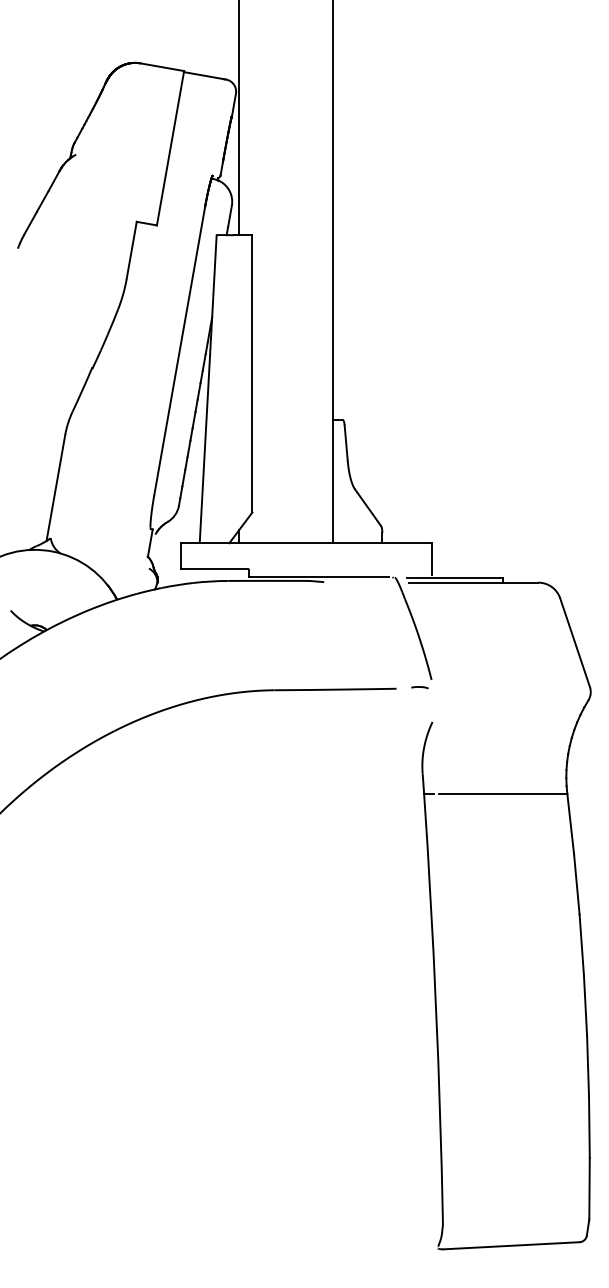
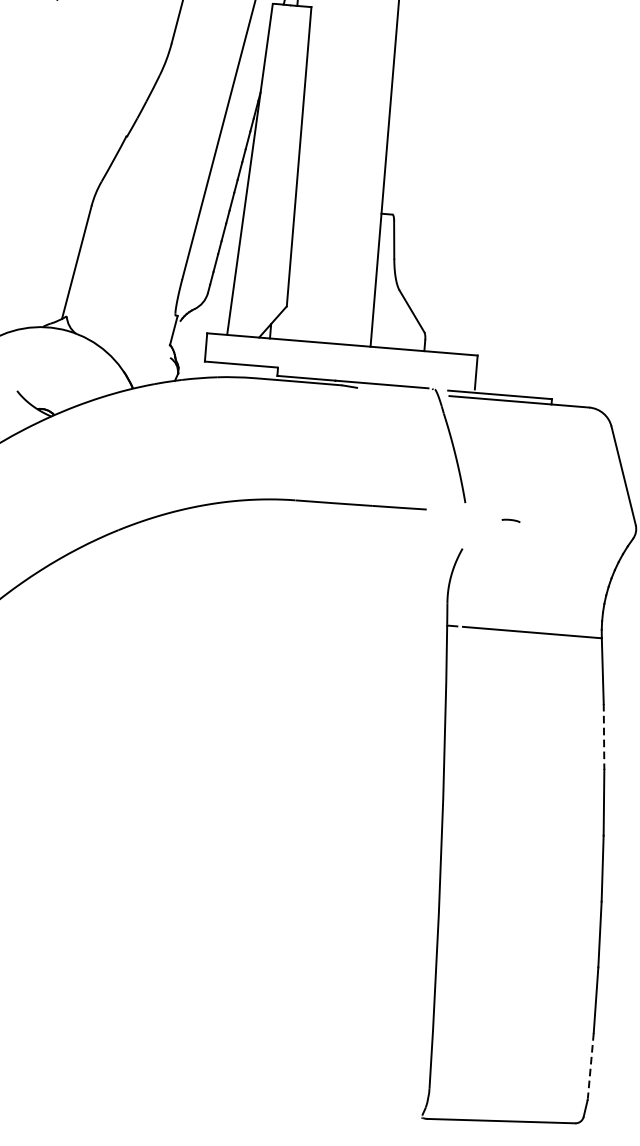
line: (419, 687) -> (510, 520), moved
line: (576, 884) -> (603, 736), solid -> dashed
line: (589, 1188) -> (590, 1066), solid -> dashed

